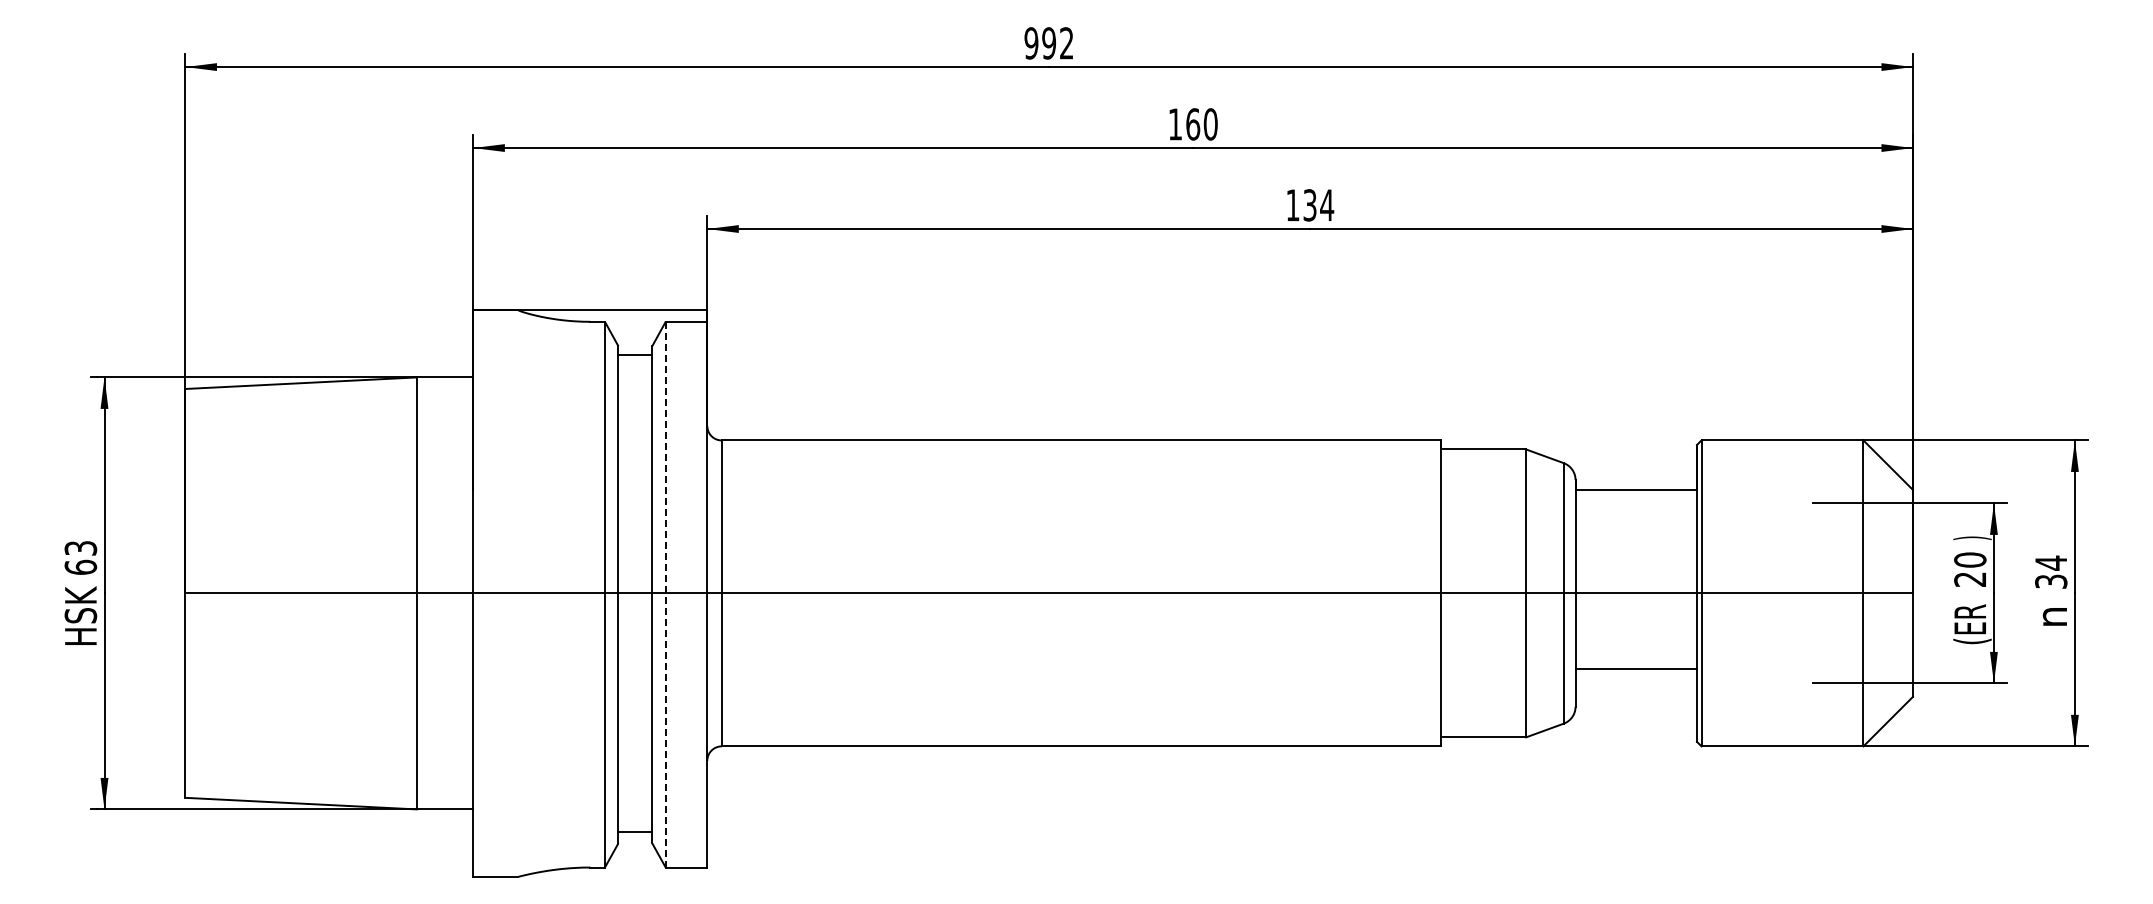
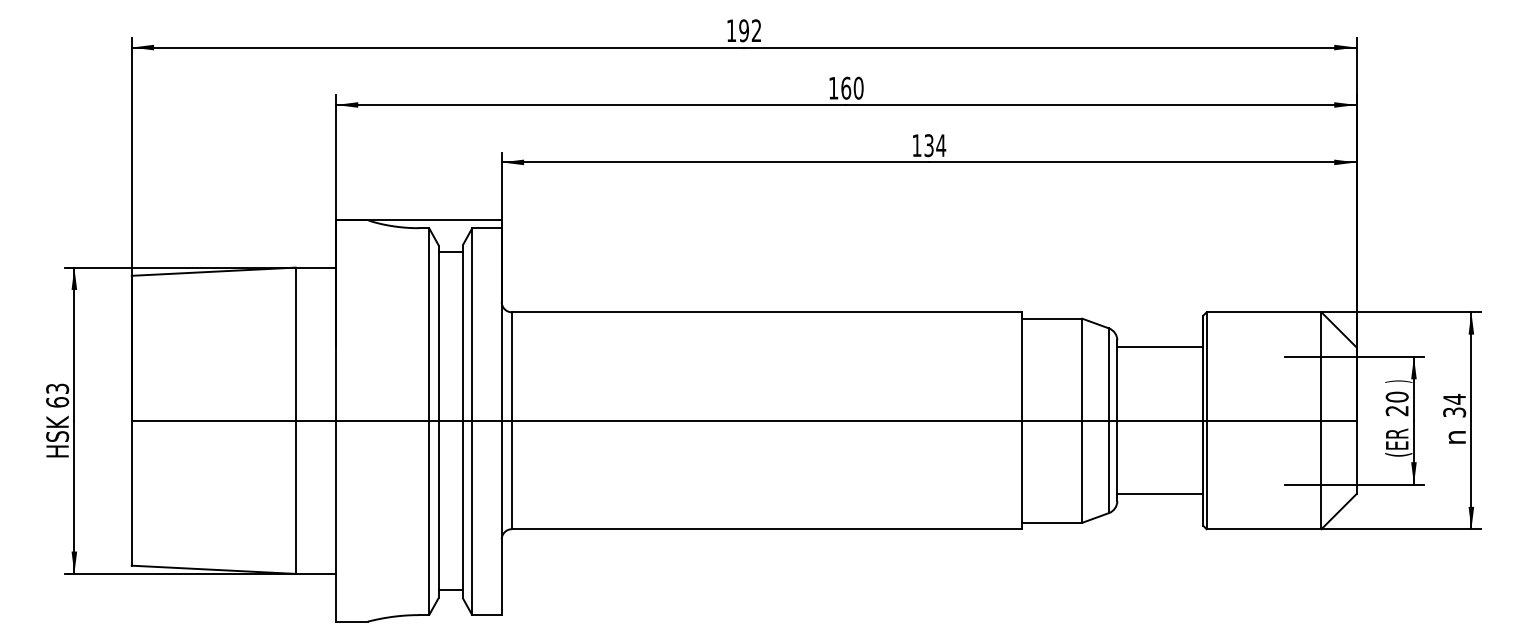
text: (1031, 43) -> (731, 30), 992 -> 192
line: (665, 594) -> (472, 421), dashed -> solid
line: (1636, 668) -> (1160, 493), moved

